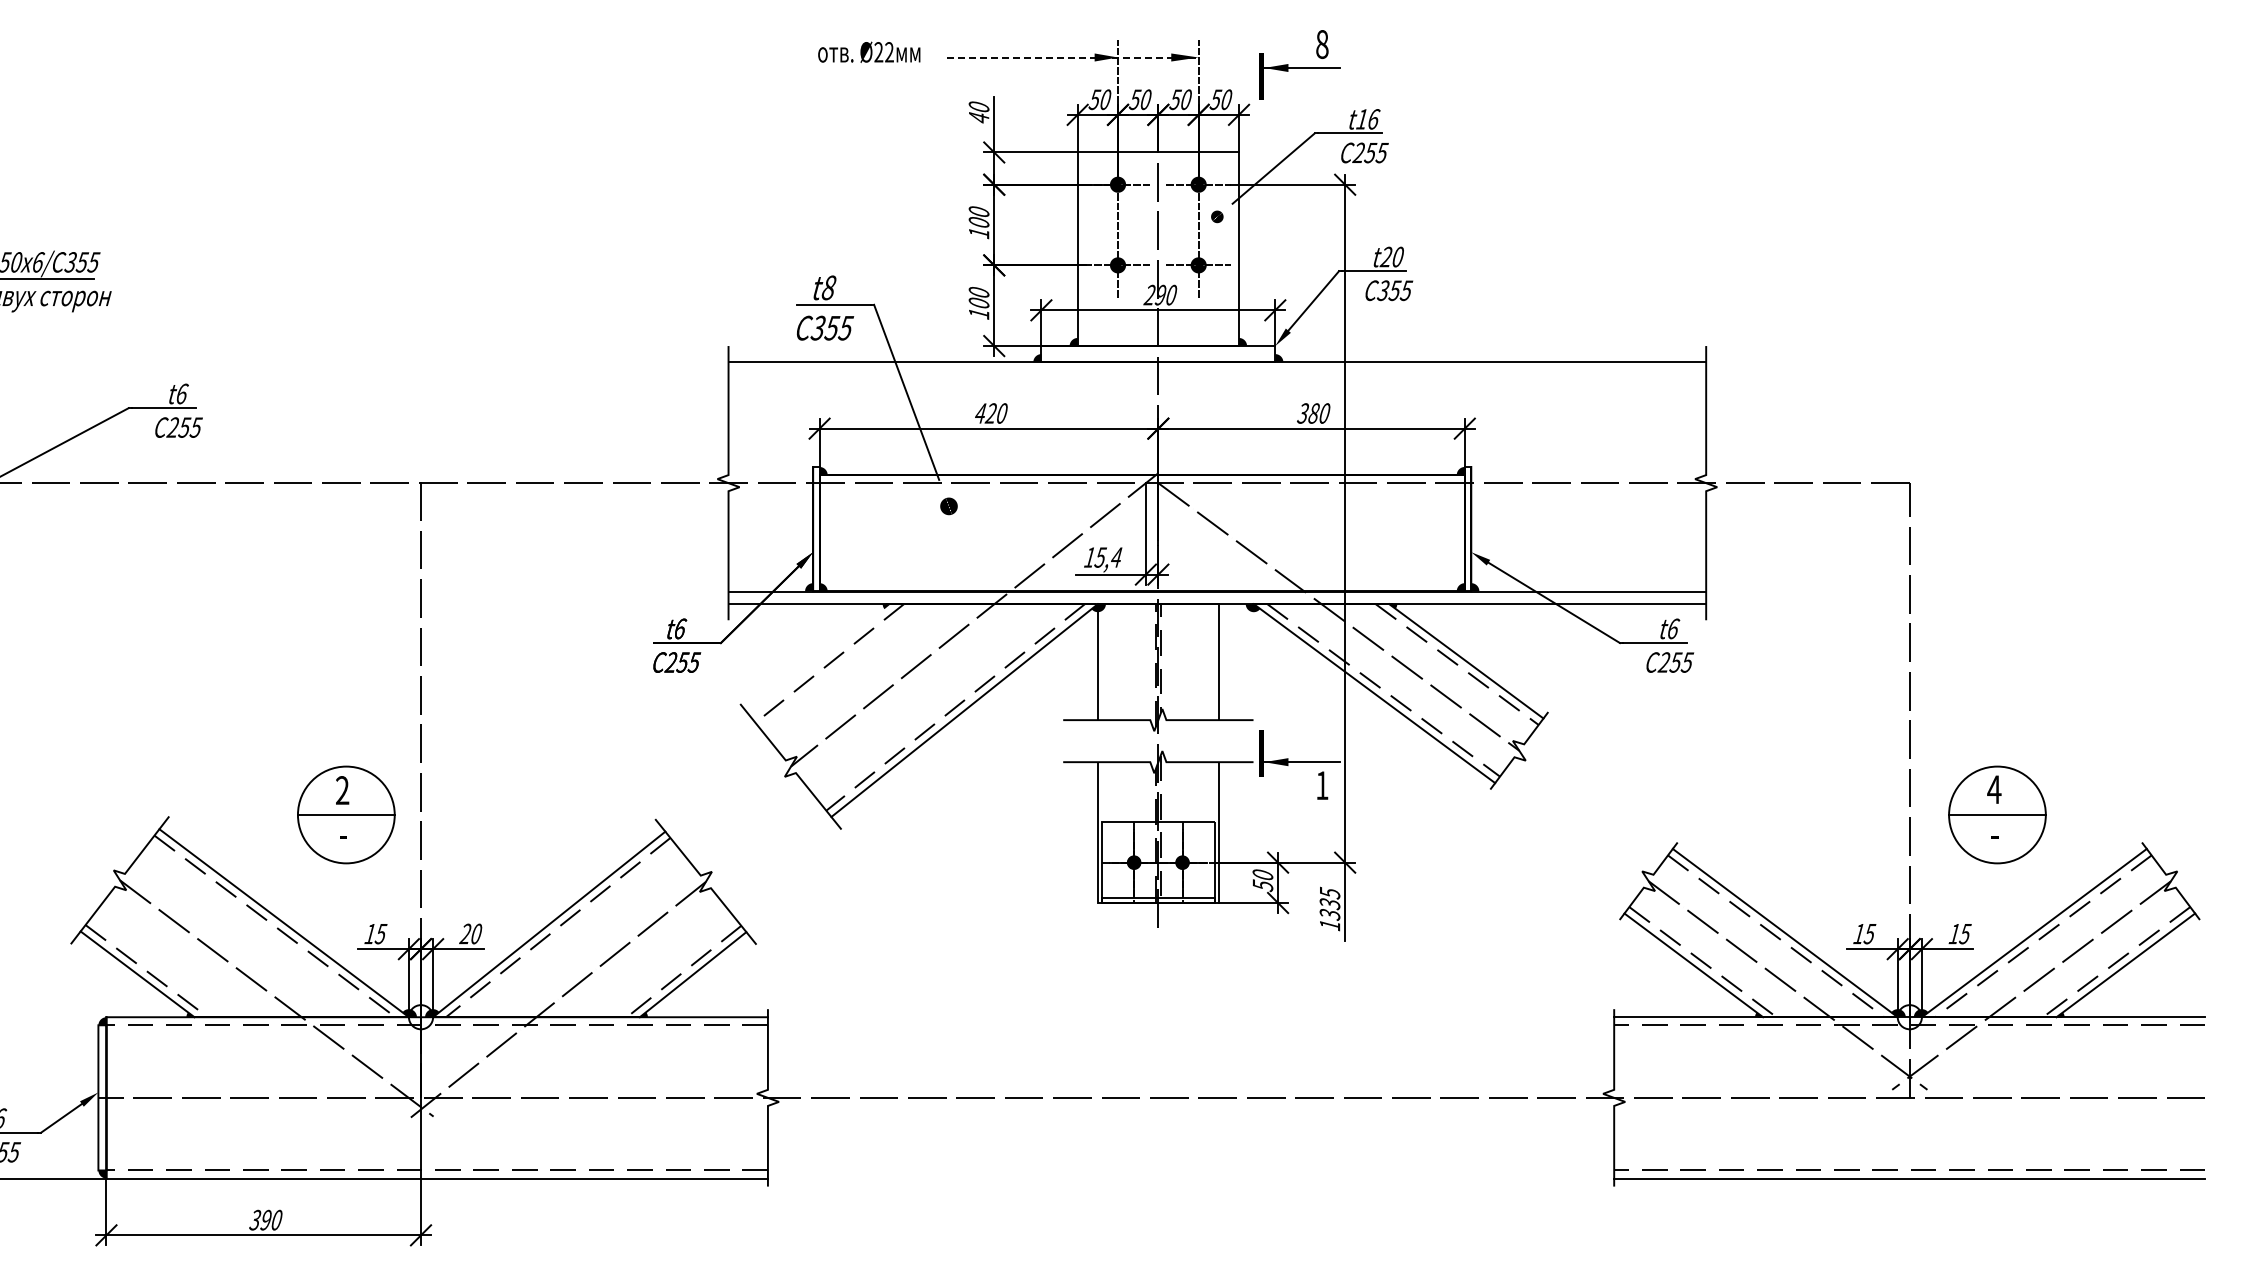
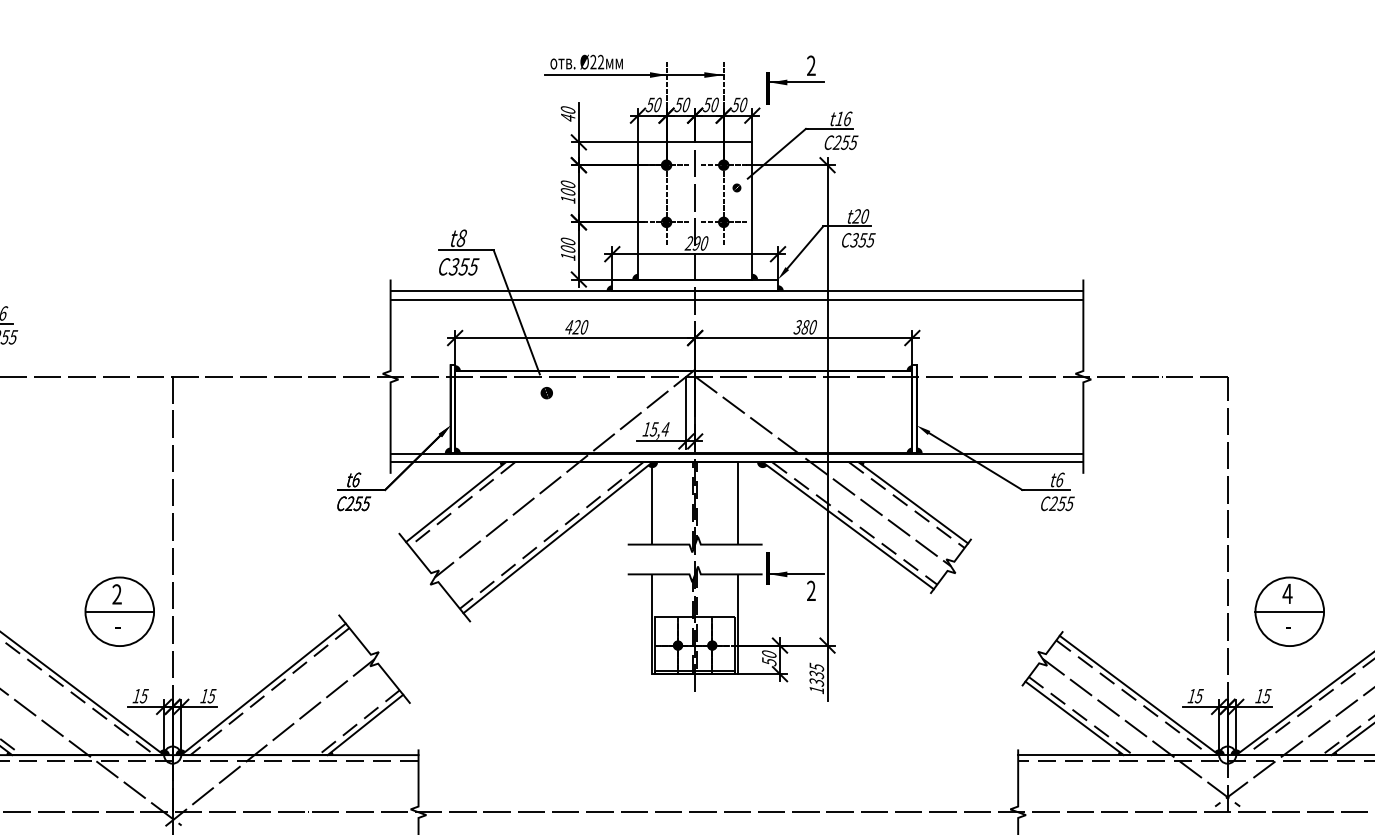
text: (1322, 44) -> (811, 65), 8 -> 2
text: (869, 51) -> (586, 61), moved
line: (1073, 57) -> (635, 75), dashed -> solid
line: (1217, 374) -> (737, 299), added
line: (820, 660) -> (455, 502), added
text: (1322, 785) -> (811, 590), 1 -> 2
text: (470, 933) -> (207, 695), 20 -> 15

